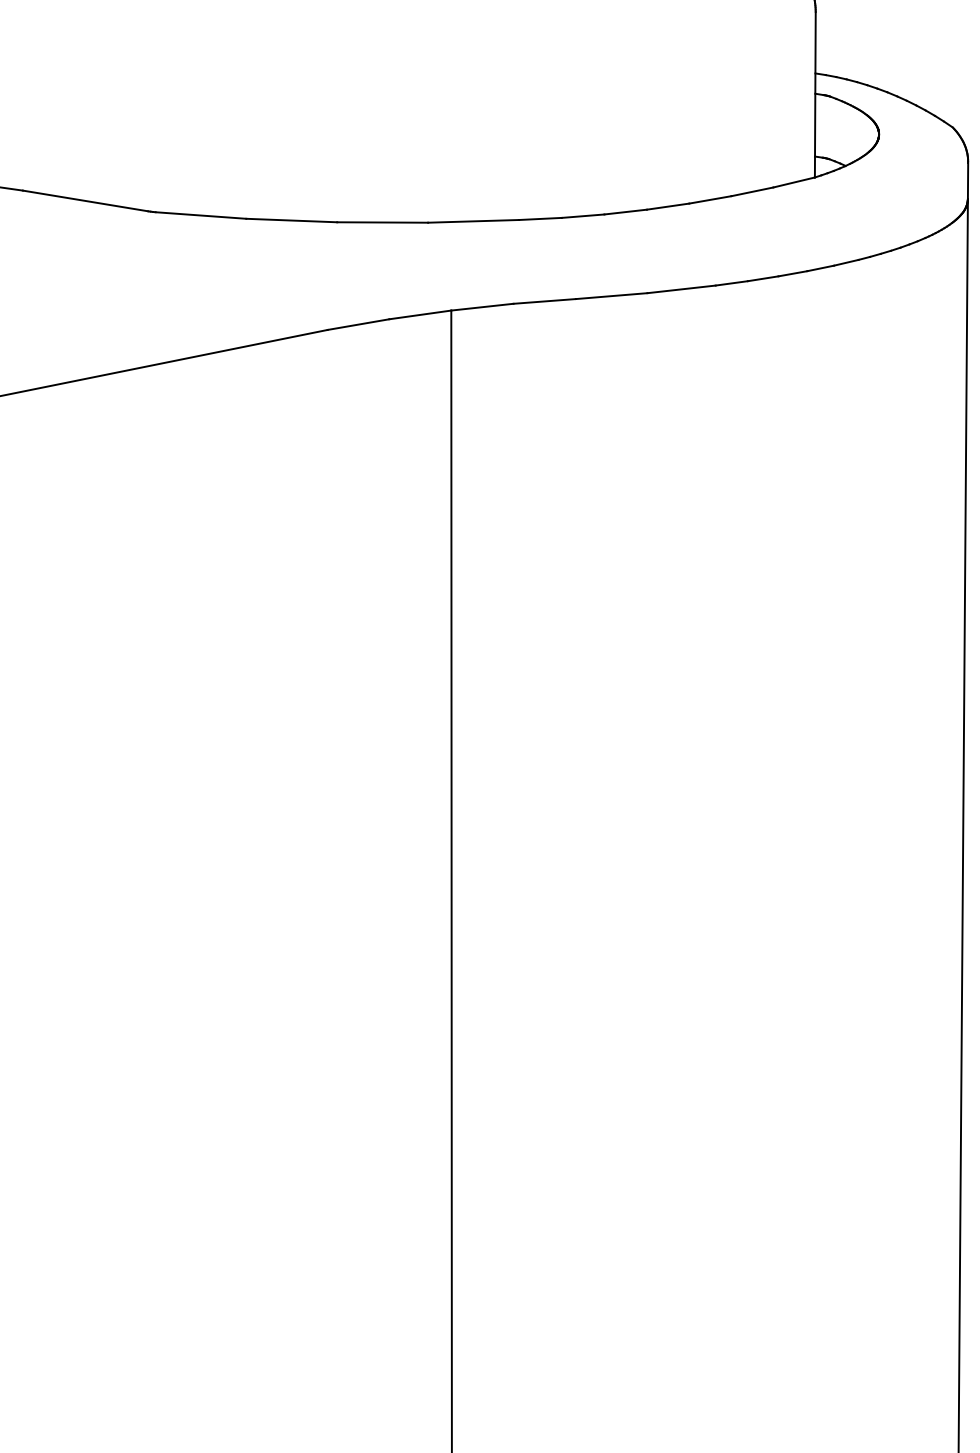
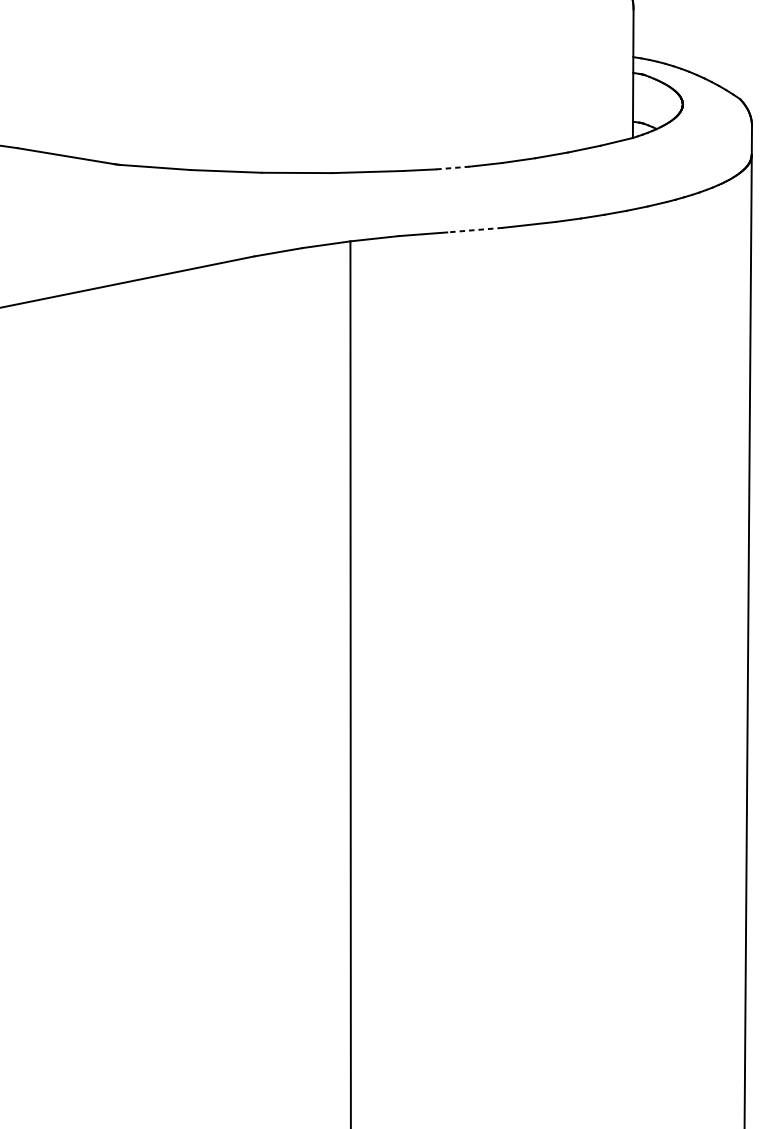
line: (583, 216) -> (453, 168), solid -> dashed
line: (611, 296) -> (474, 230), solid -> dashed

